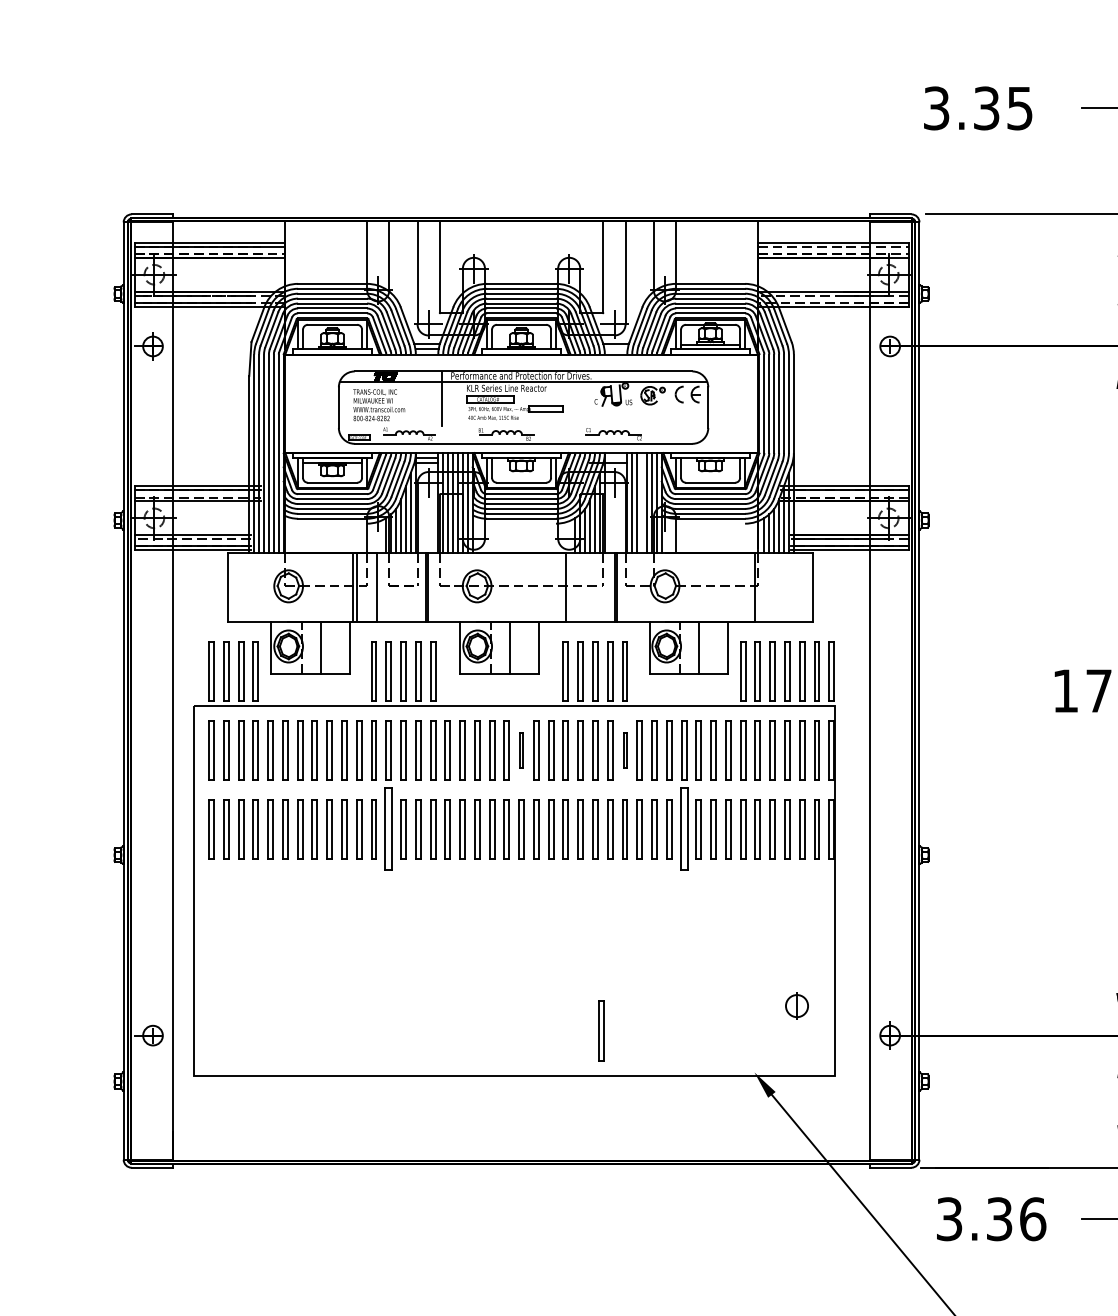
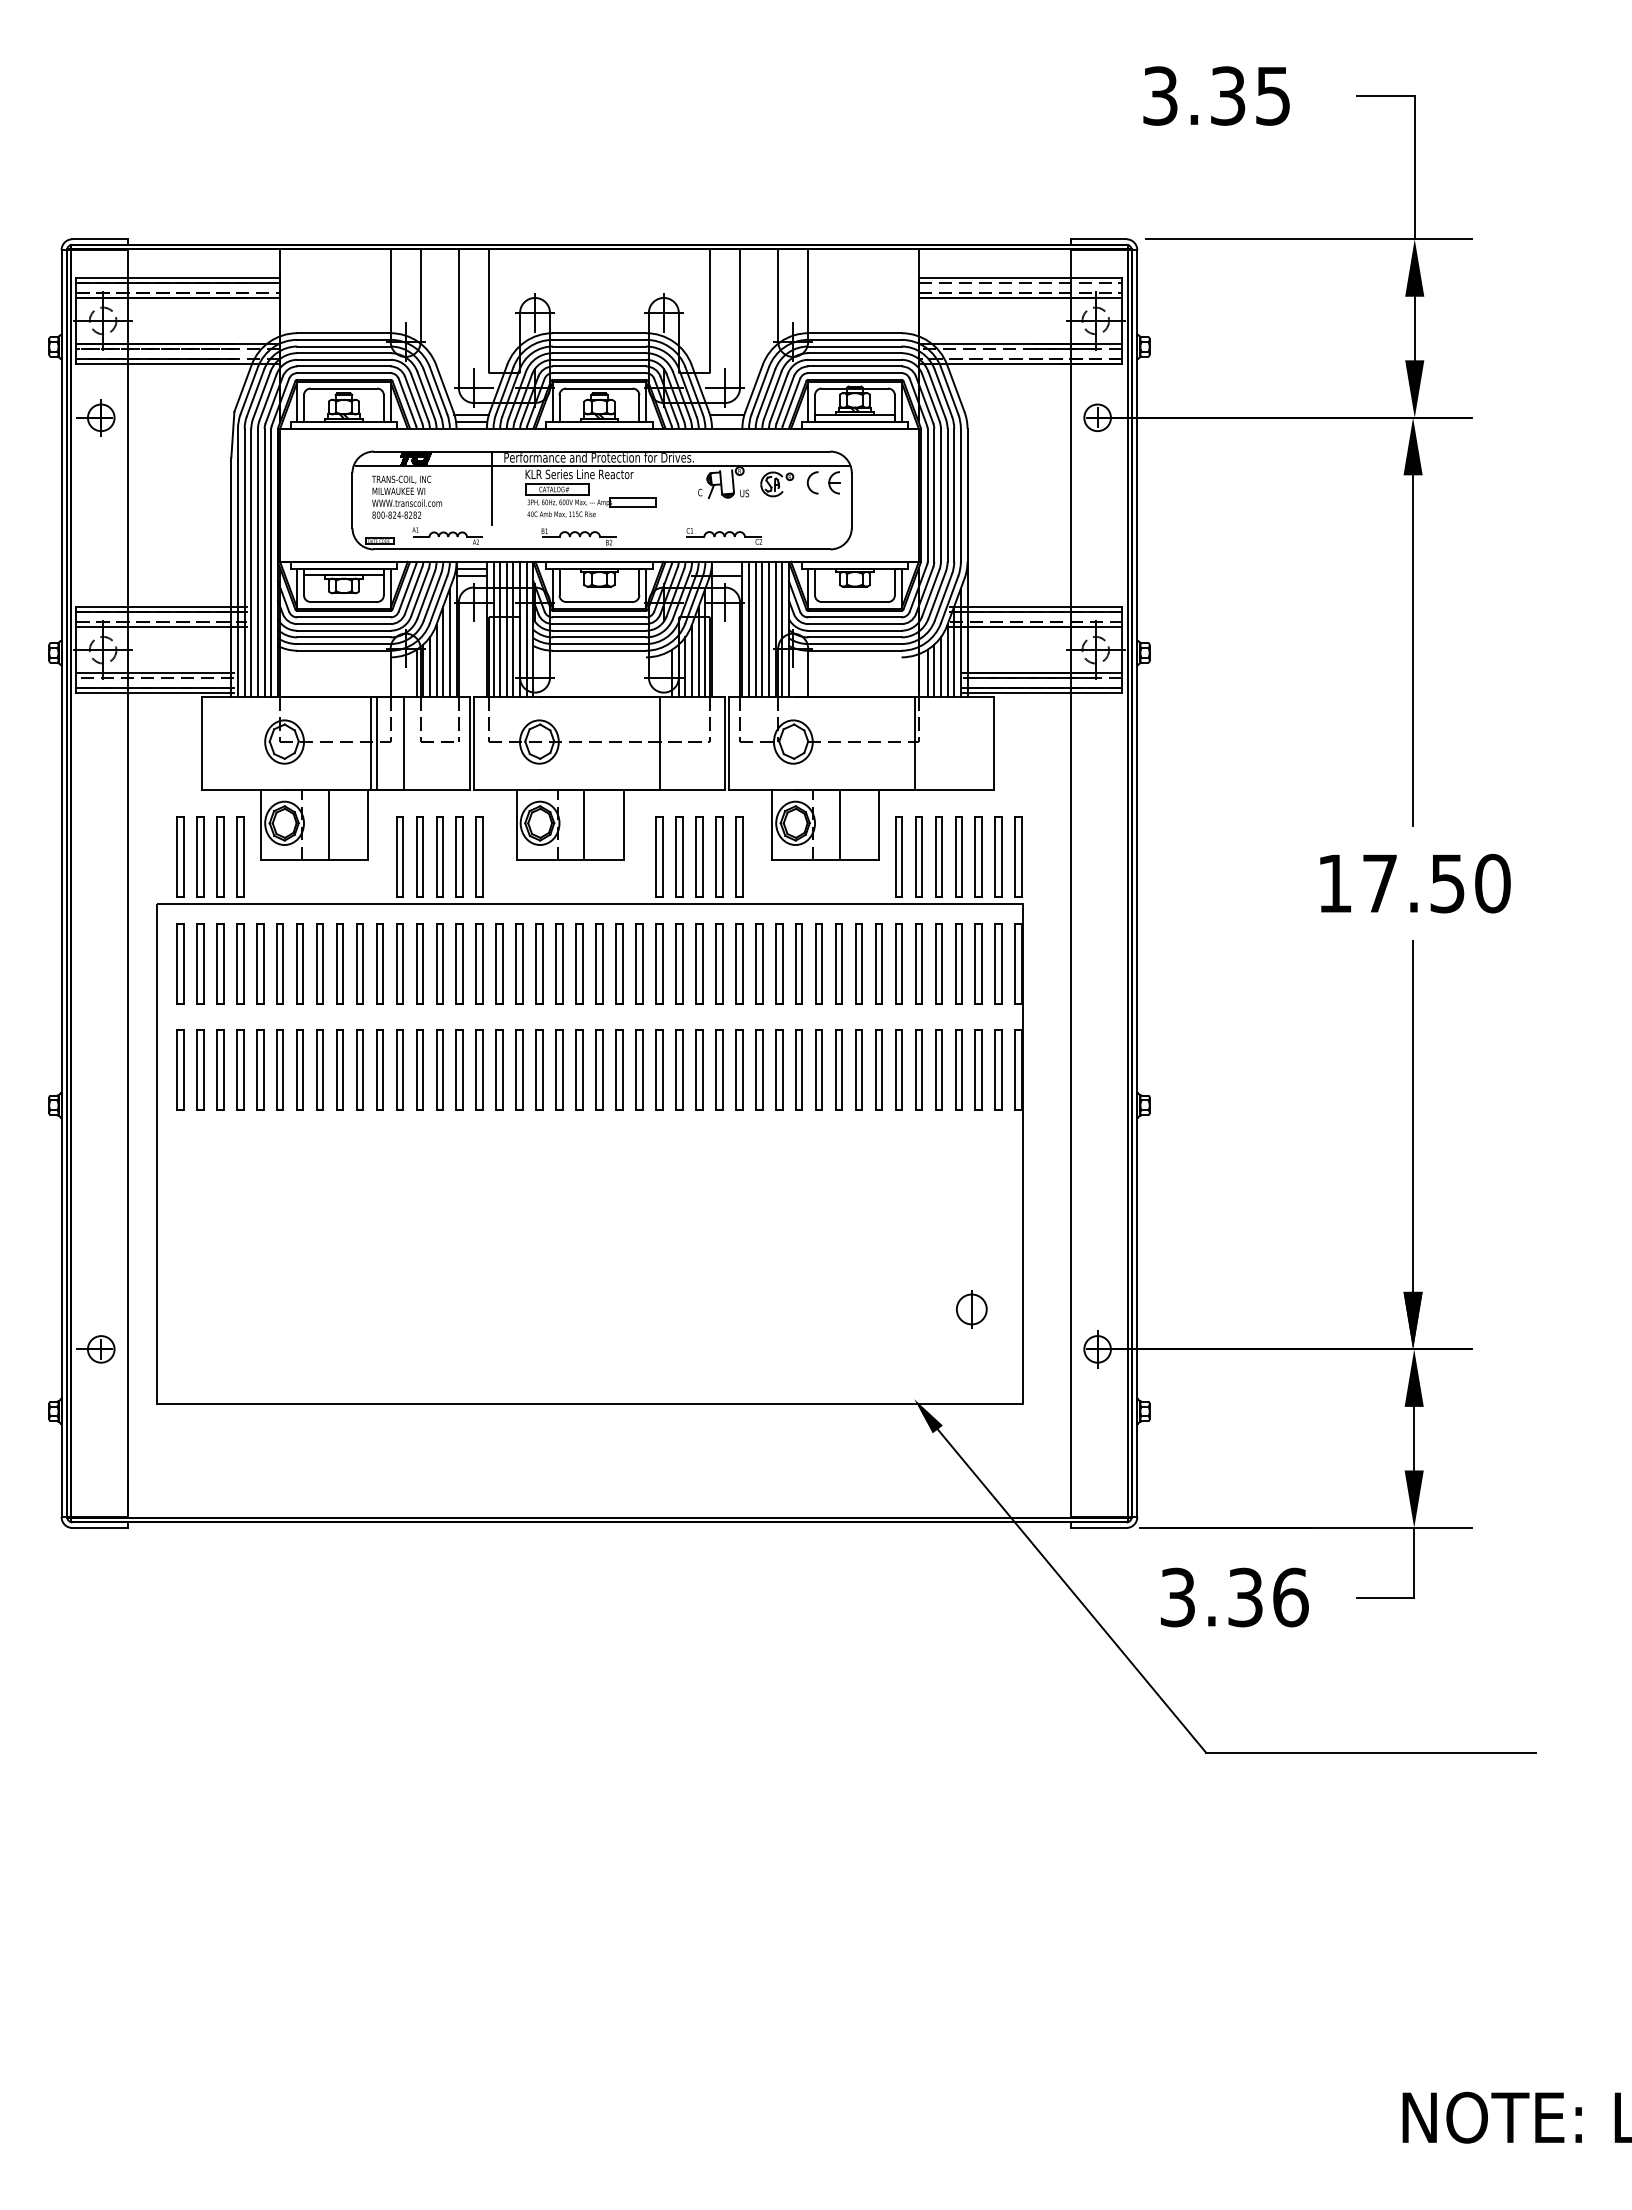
line: (642, 503) -> (762, 629), added
part: (521, 750) -> (599, 963), size x1.67
part: (625, 750) -> (739, 963), size x1.67
part: (388, 828) -> (419, 1069), size x0.71
part: (683, 828) -> (818, 1069), size x0.71
part: (600, 1030) -> (706, 1342), removed

